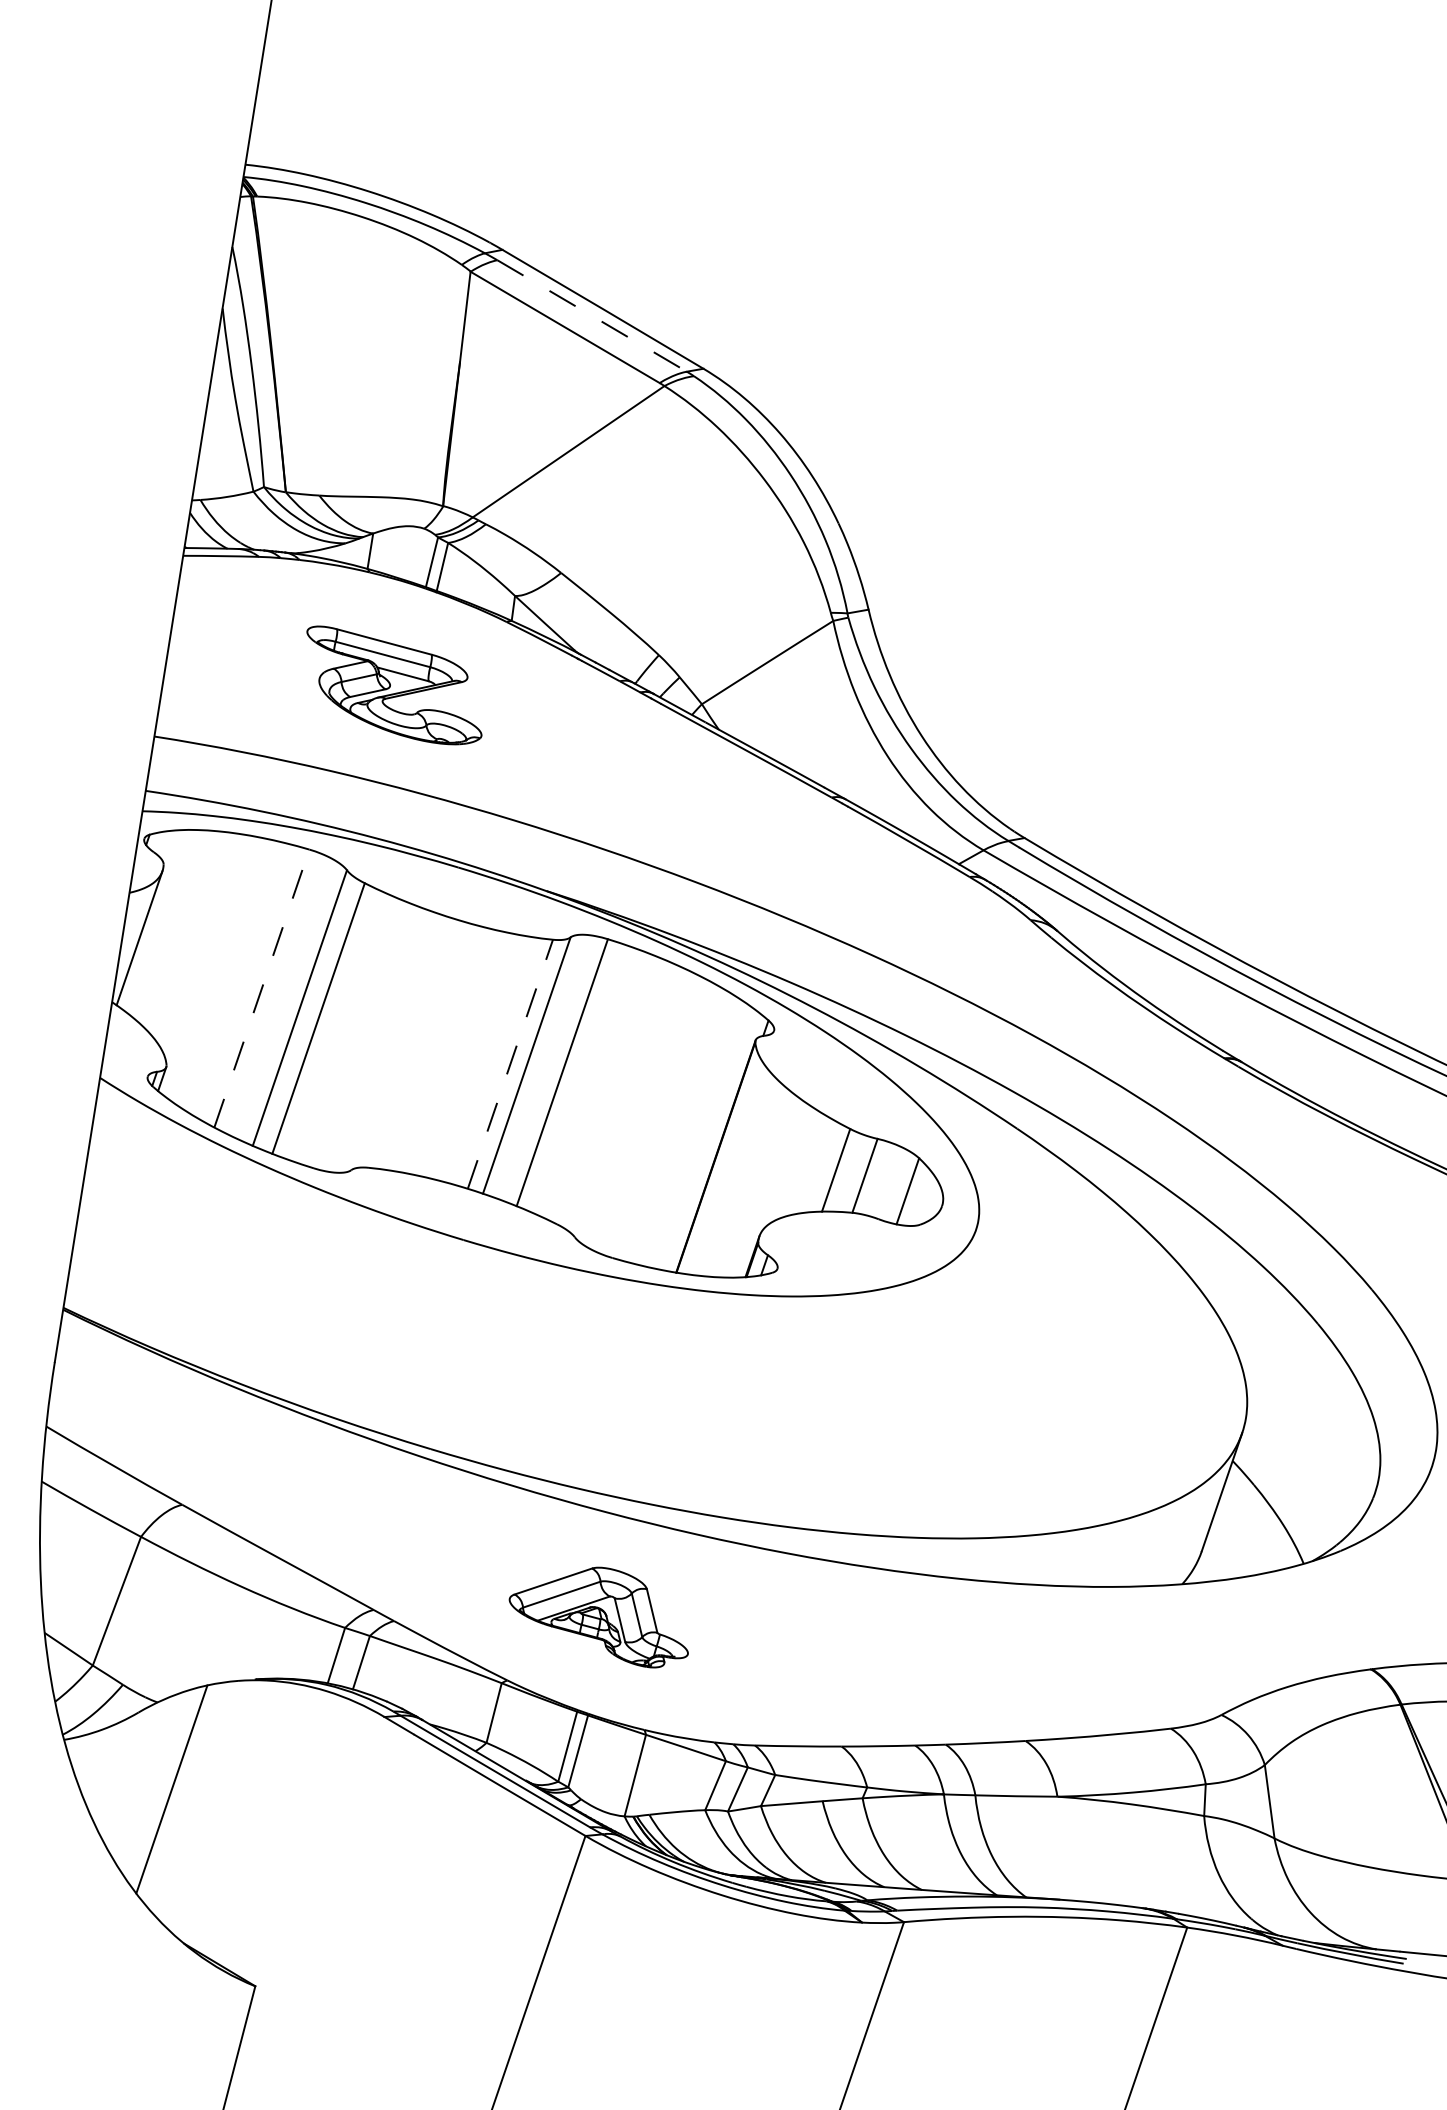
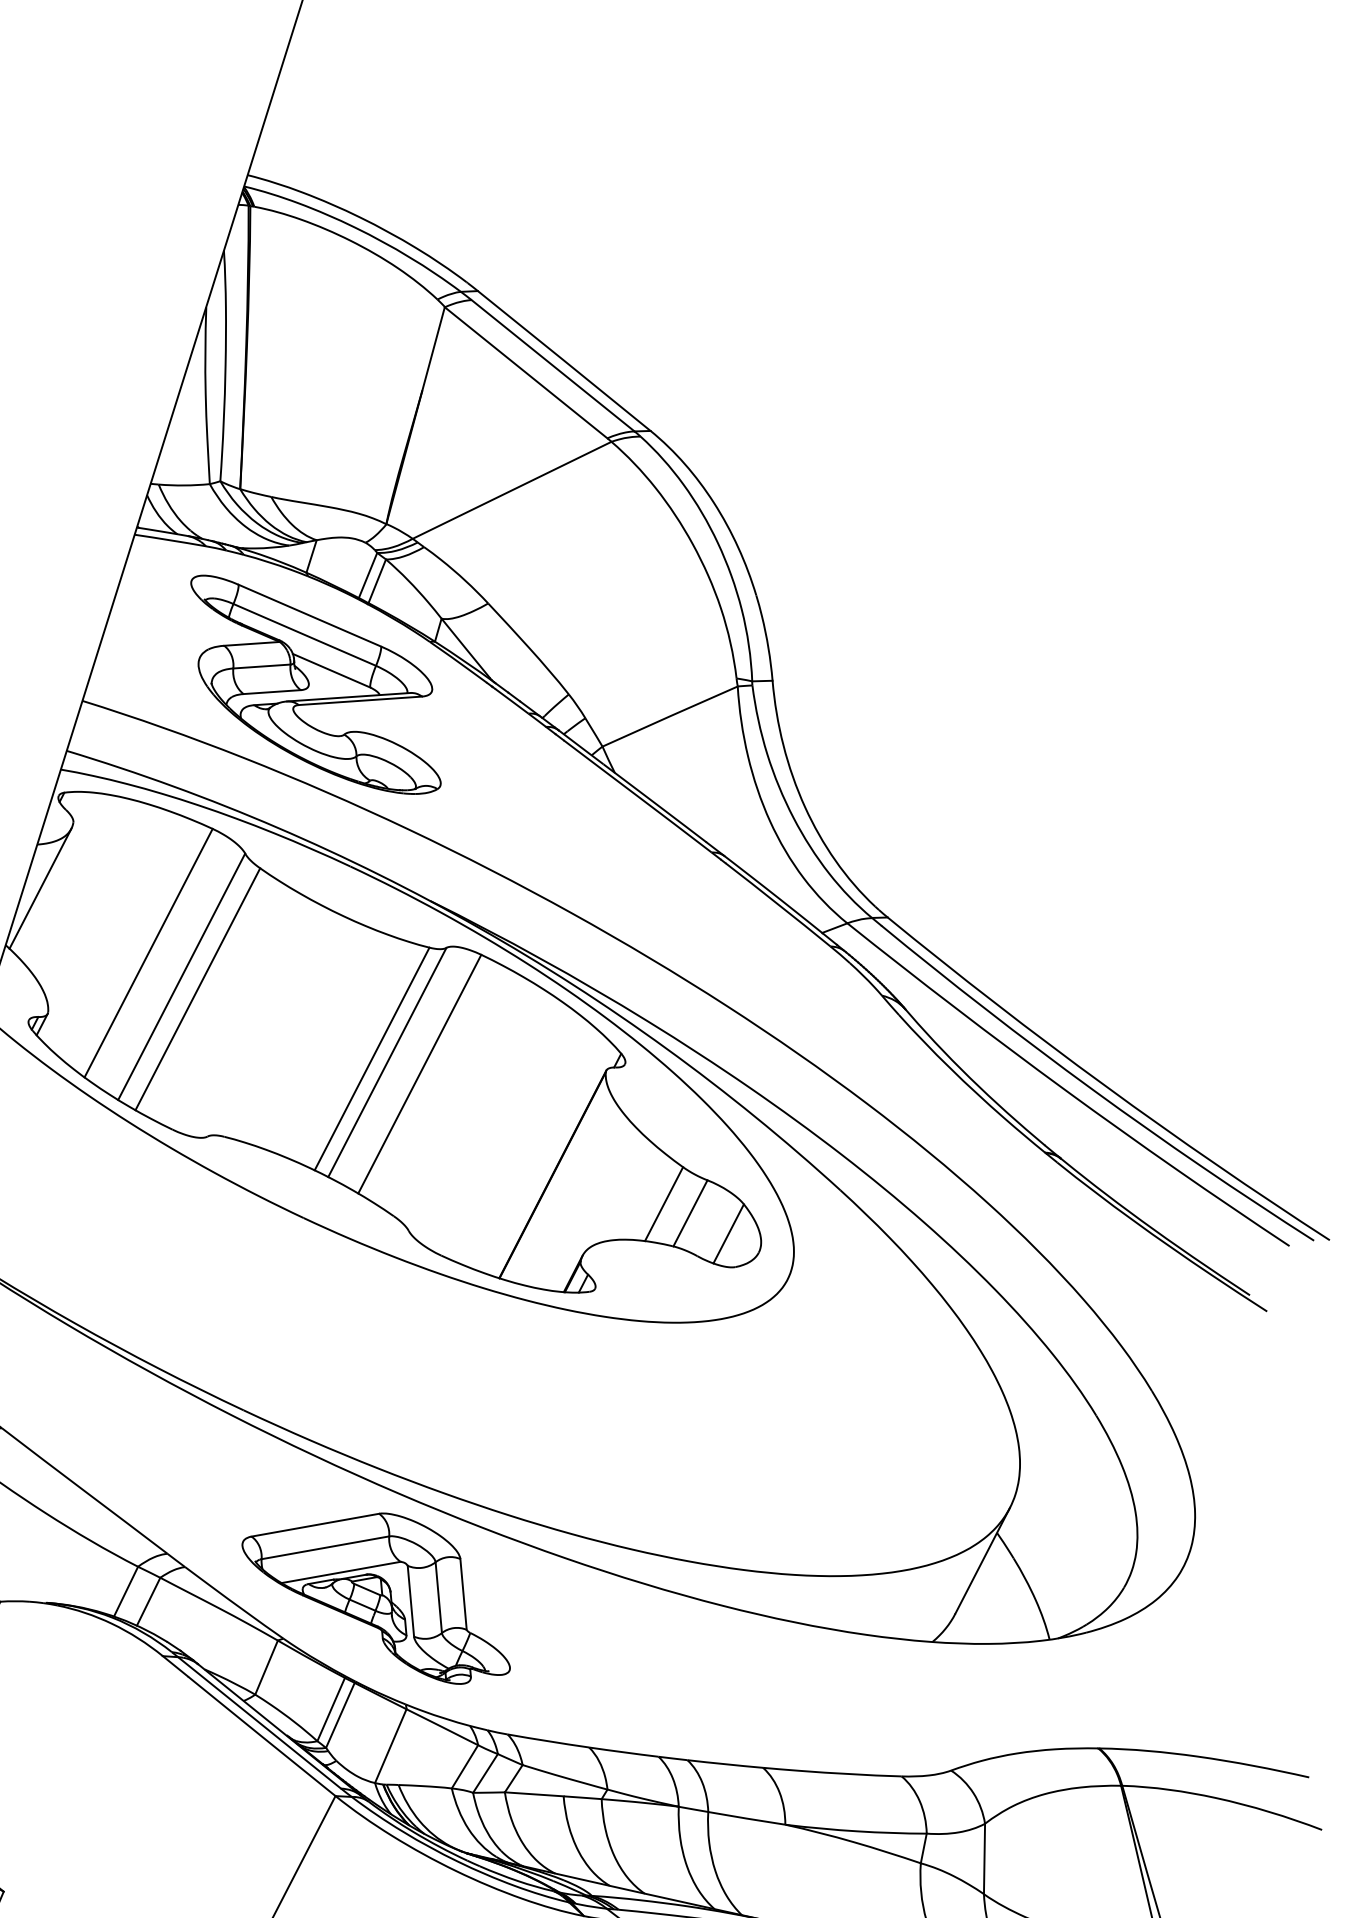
line: (592, 315) -> (553, 365), dashed -> solid
part: (394, 685) -> (315, 686), size x1.67
line: (261, 988) -> (148, 953), dashed -> solid
line: (510, 1064) -> (372, 1059), dashed -> solid
part: (598, 1617) -> (378, 1592), size x1.67

